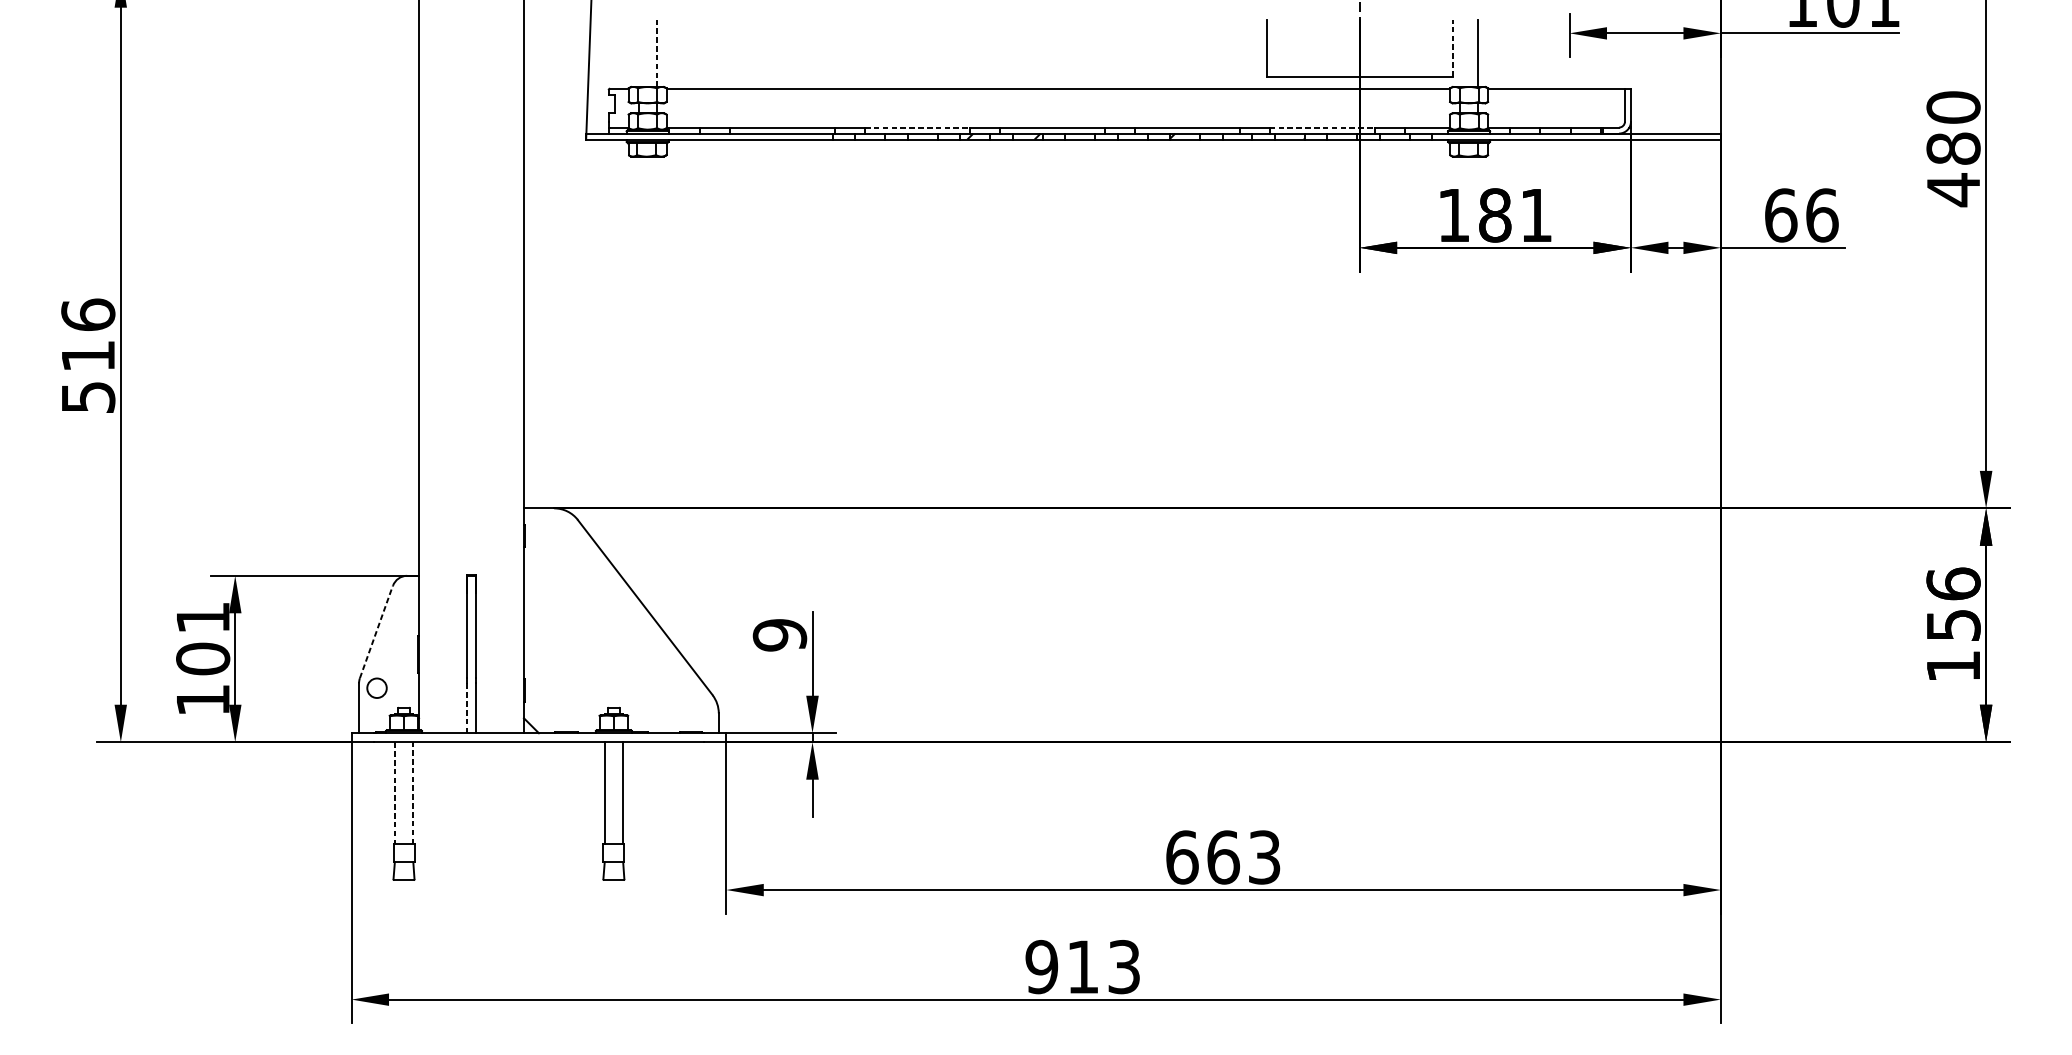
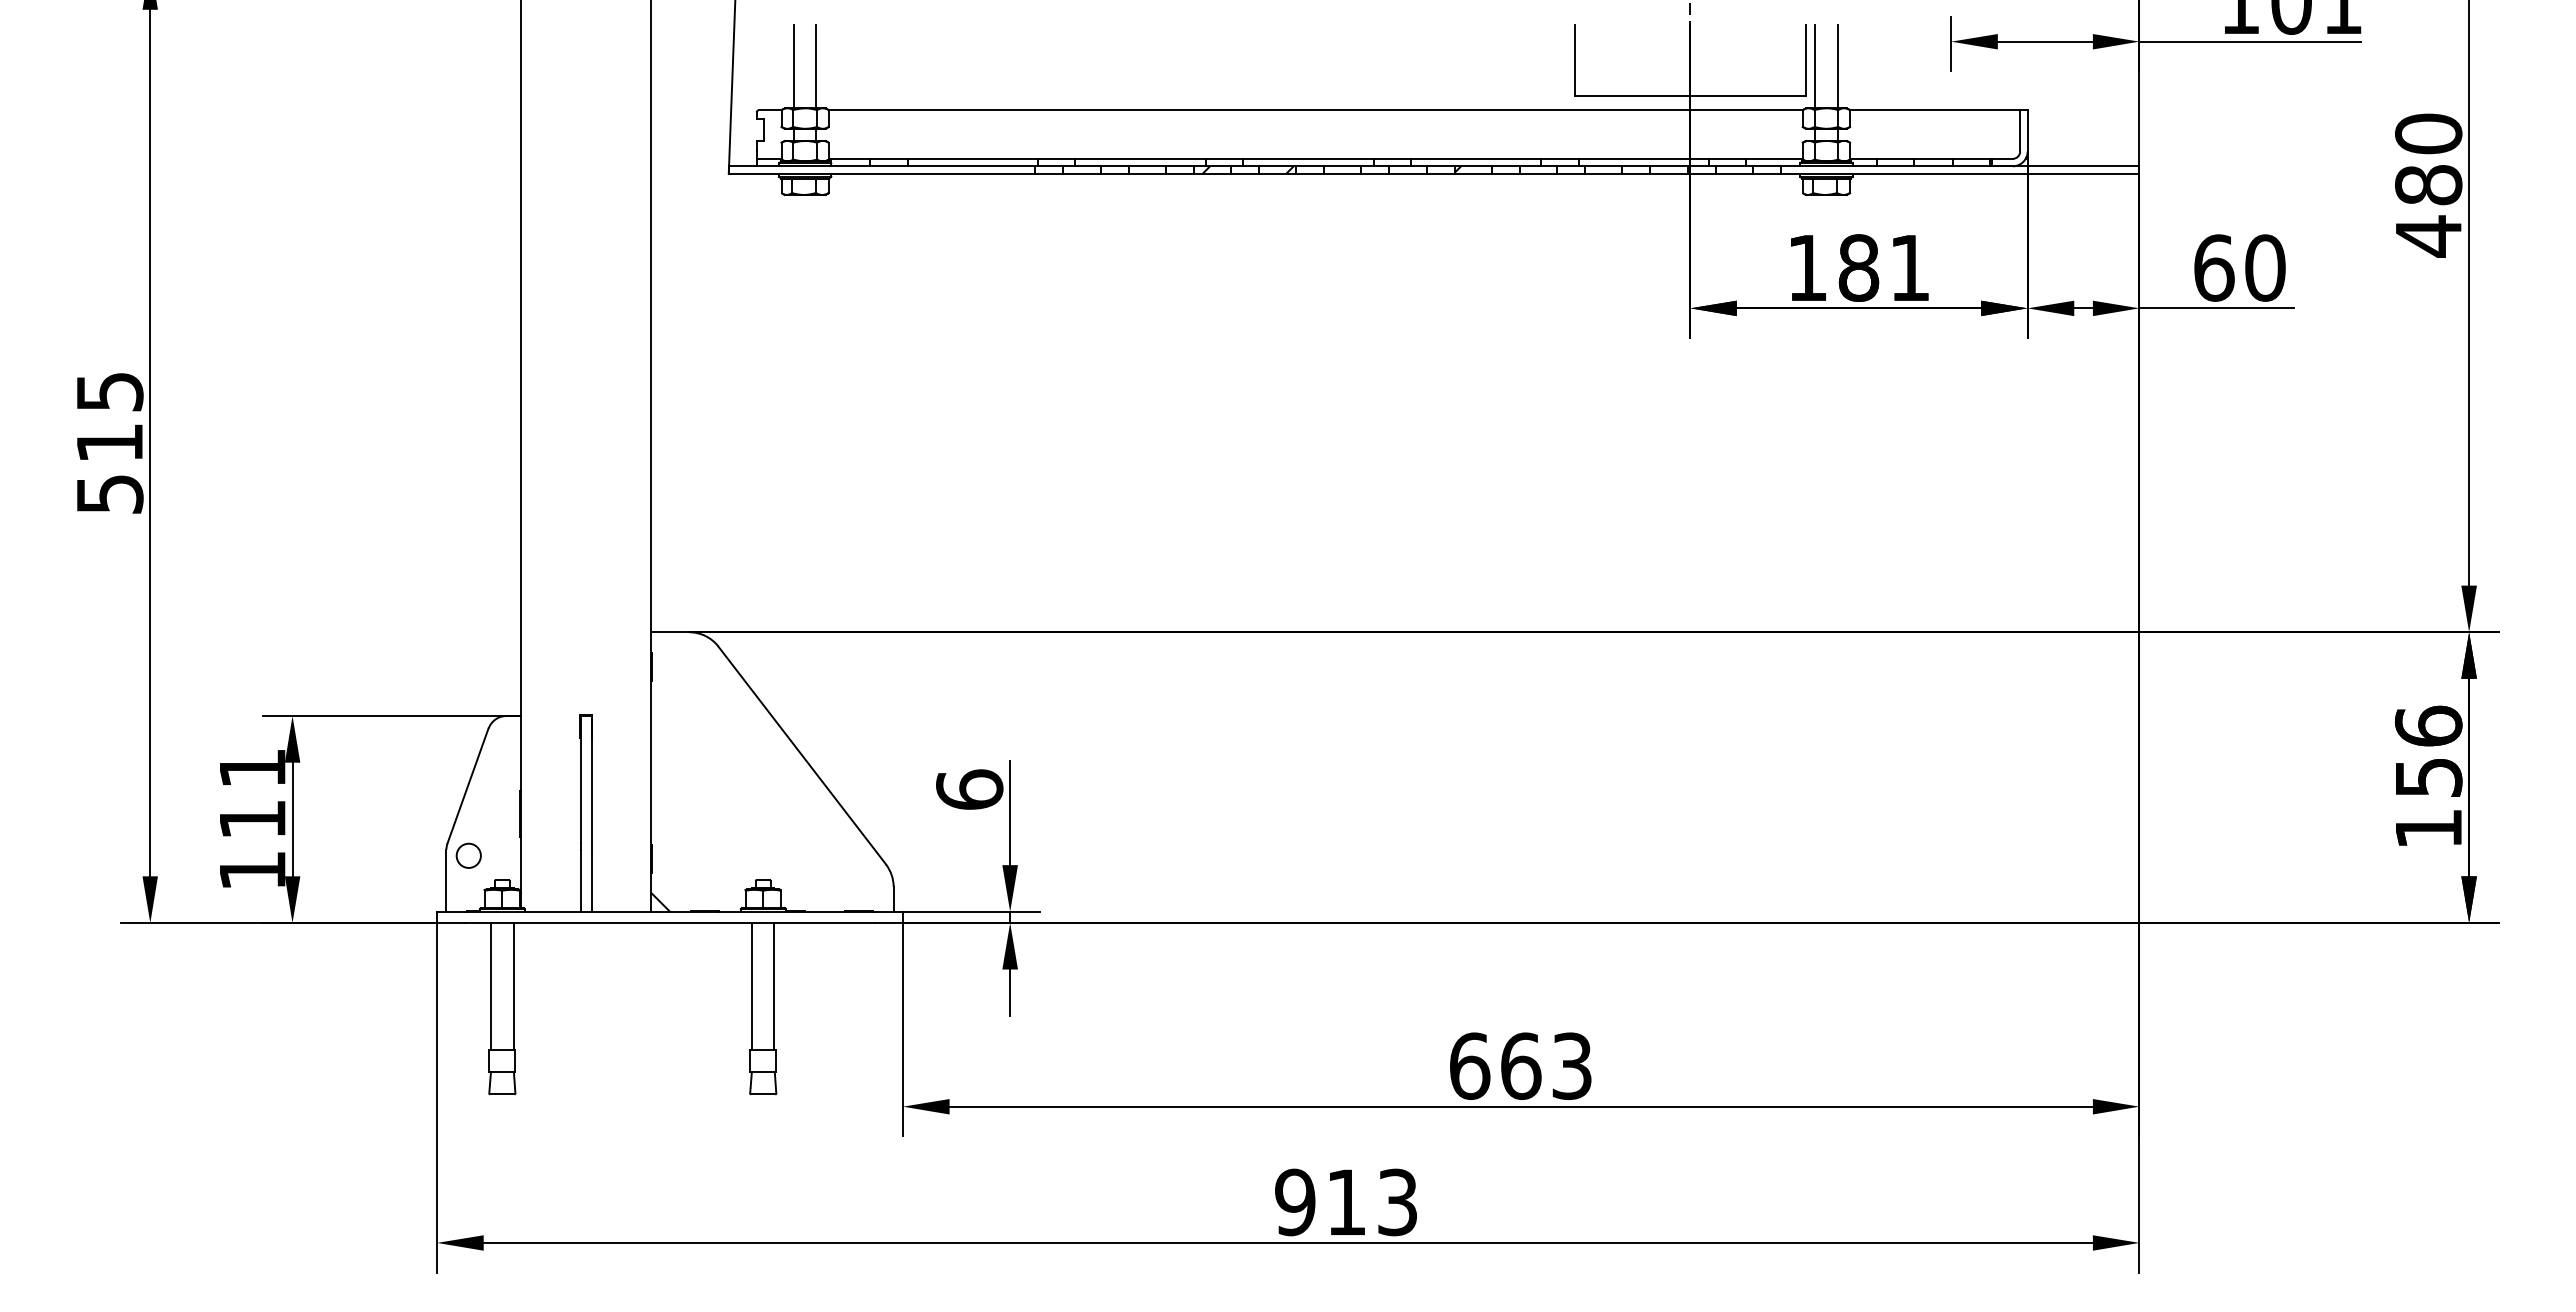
line: (1452, 47) -> (1805, 59), dashed -> solid
line: (639, 53) -> (794, 66), added
line: (656, 53) -> (816, 66), dashed -> solid
line: (1460, 53) -> (1815, 66), added
line: (918, 127) -> (1141, 158), dashed -> solid
line: (1322, 127) -> (1644, 158), dashed -> solid
text: (1822, 214) -> (2265, 267), 66 -> 60
text: (88, 314) -> (109, 391), 516 -> 515
line: (376, 631) -> (468, 785), dashed -> solid
text: (779, 634) -> (969, 789), 9 -> 6
text: (203, 659) -> (252, 819), 101 -> 111
line: (466, 708) -> (580, 880), dashed -> solid
line: (412, 792) -> (513, 985), dashed -> solid
line: (395, 793) -> (491, 986), dashed -> solid

